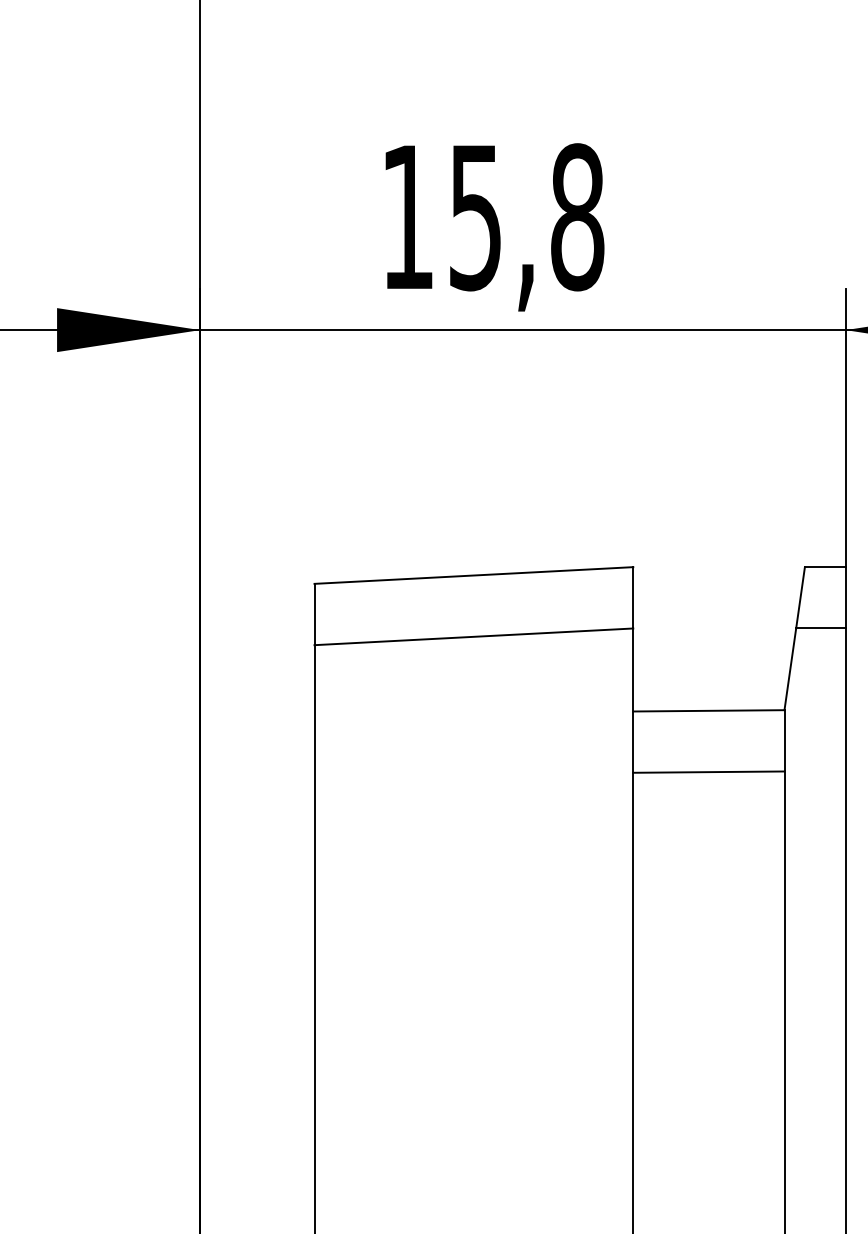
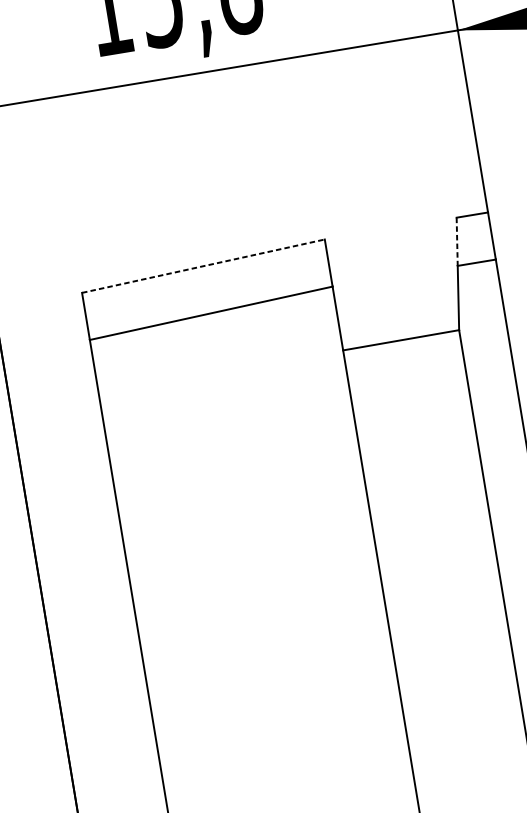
line: (473, 575) -> (203, 266), solid -> dashed
line: (800, 597) -> (457, 241), solid -> dashed
line: (708, 771) -> (408, 386), removed

